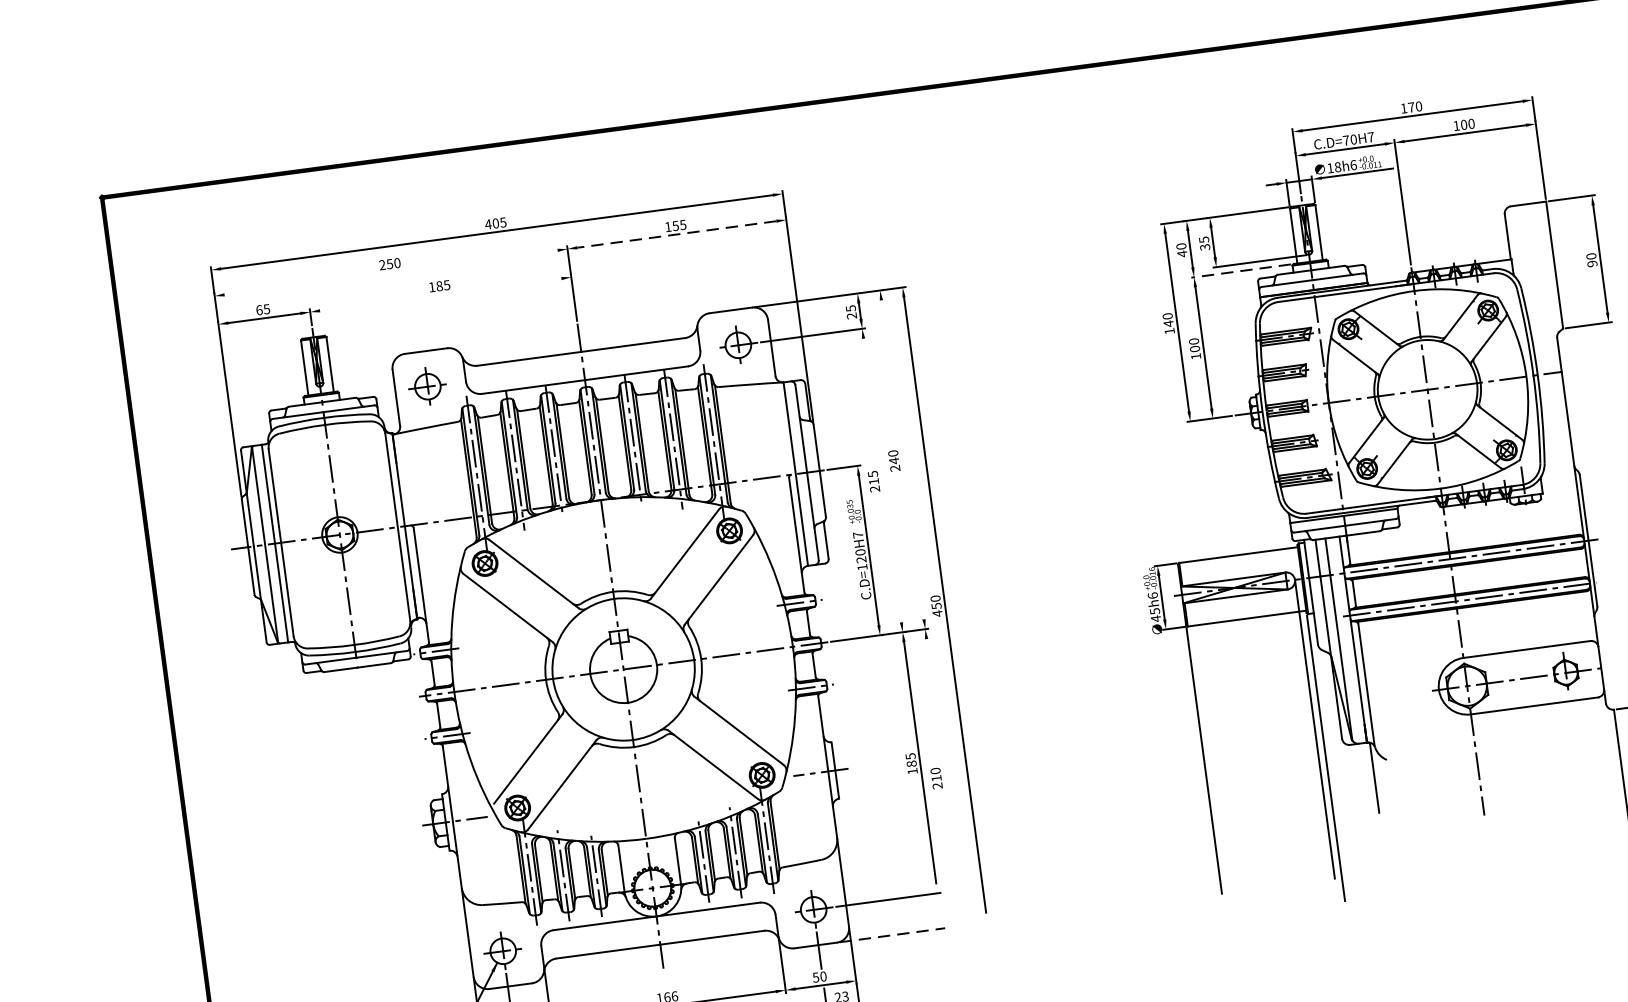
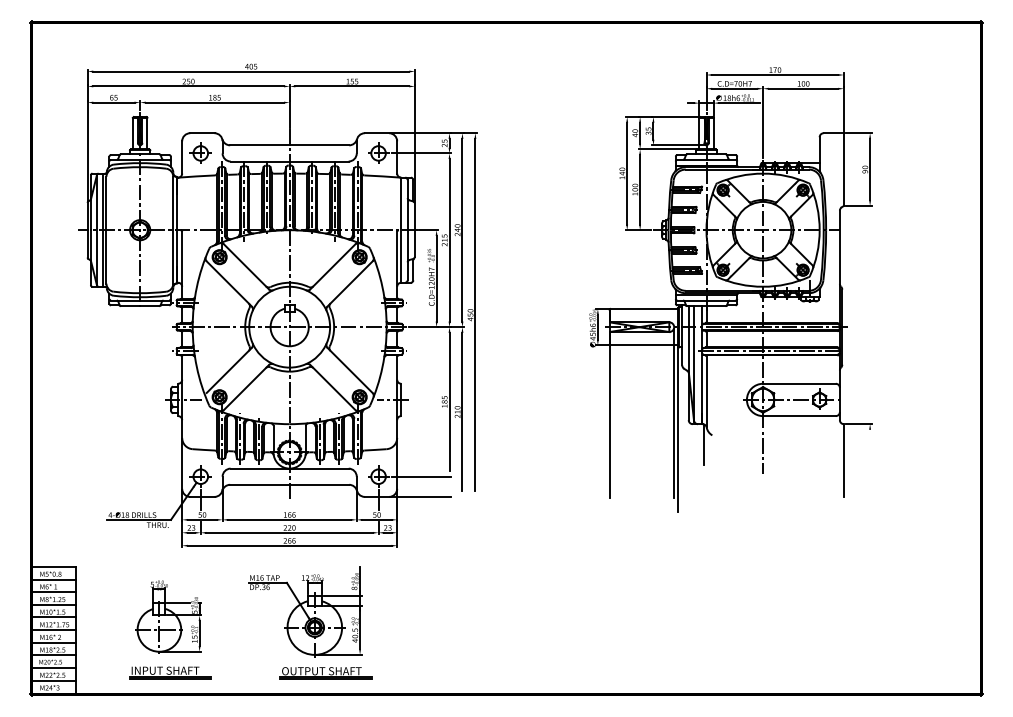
line: (677, 234) -> (352, 86), dashed -> solid
line: (1241, 271) -> (667, 149), dashed -> solid
line: (390, 272) -> (188, 86), added
line: (439, 294) -> (214, 102), added
line: (902, 458) -> (462, 229), added
line: (882, 480) -> (449, 240), added
line: (945, 776) -> (462, 411), added
line: (893, 934) -> (421, 496), dashed -> solid

